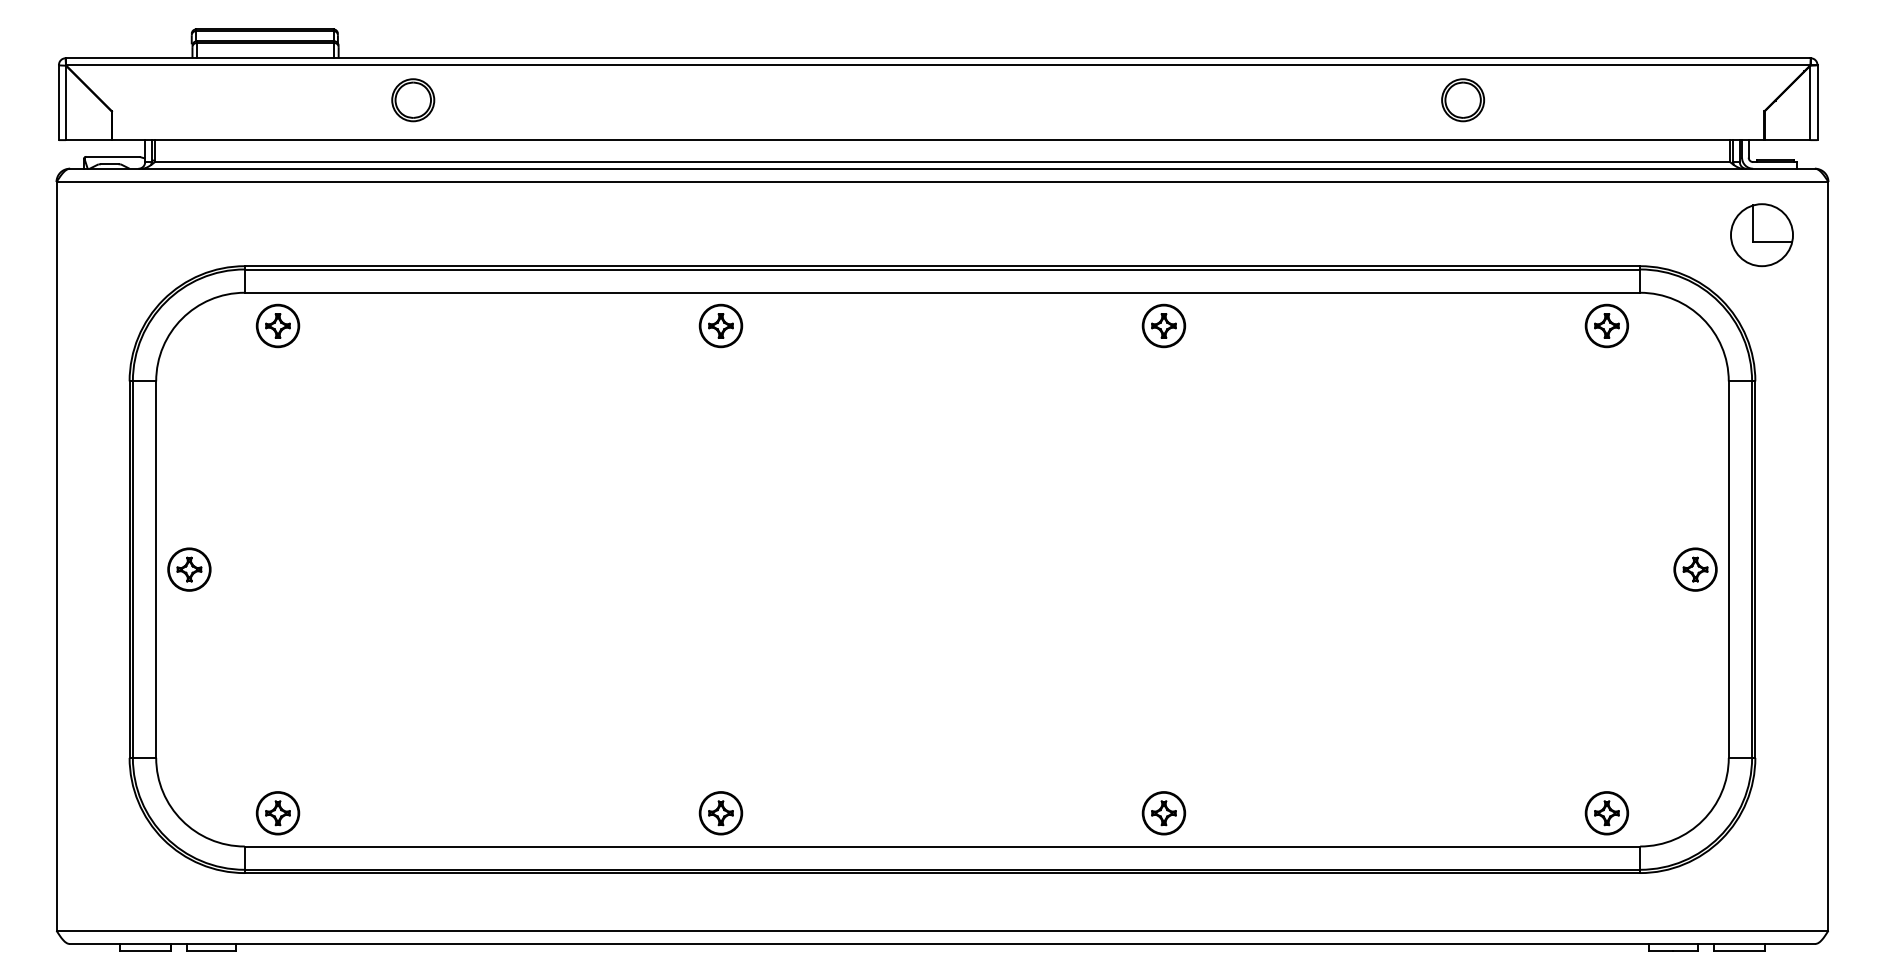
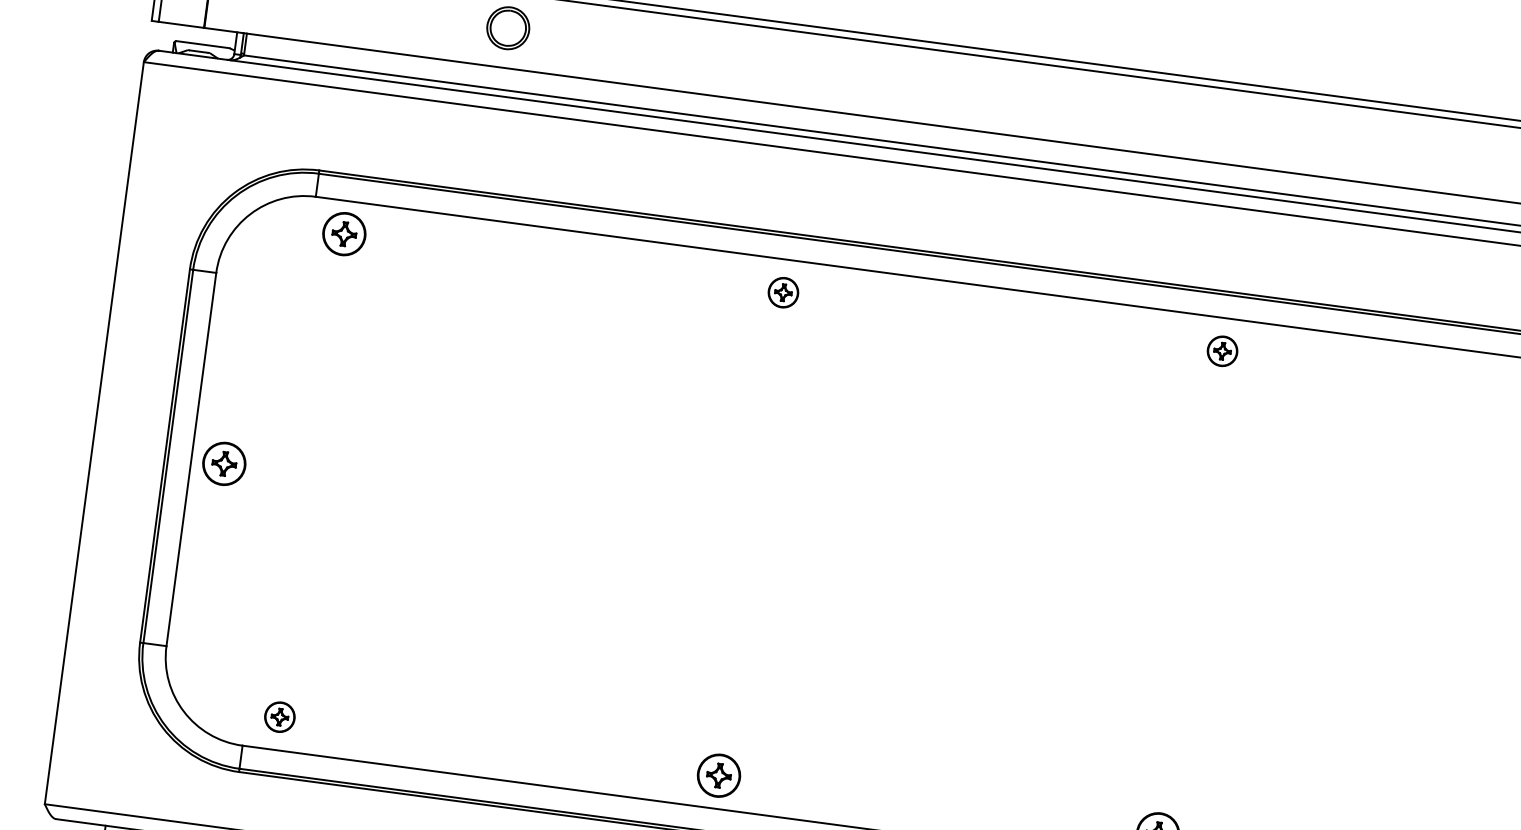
part: (720, 325) -> (783, 292), size x0.7
part: (1163, 325) -> (1222, 350), size x0.7
part: (277, 813) -> (279, 717), size x0.7

